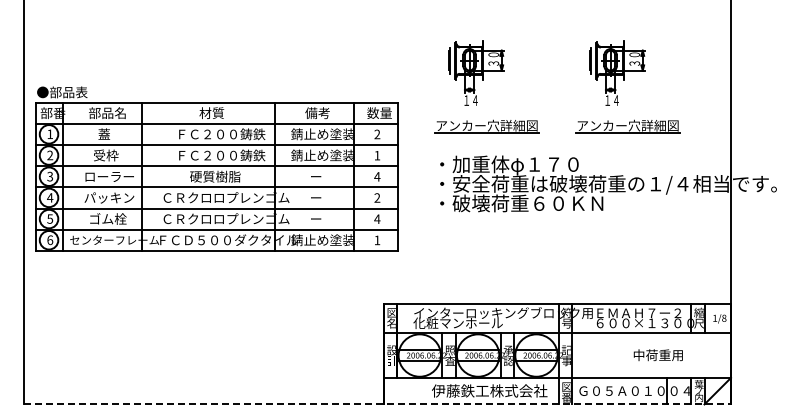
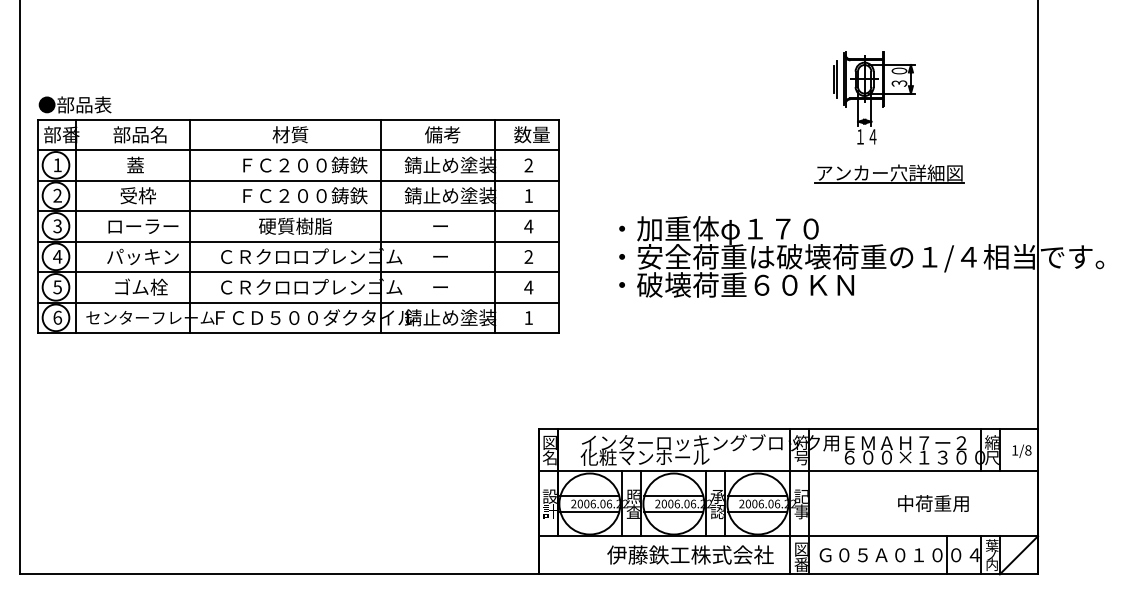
part: (483, 80) -> (681, 107), removed
part: (216, 168) -> (297, 214), moved
line: (378, 404) -> (530, 574), dashed -> solid

